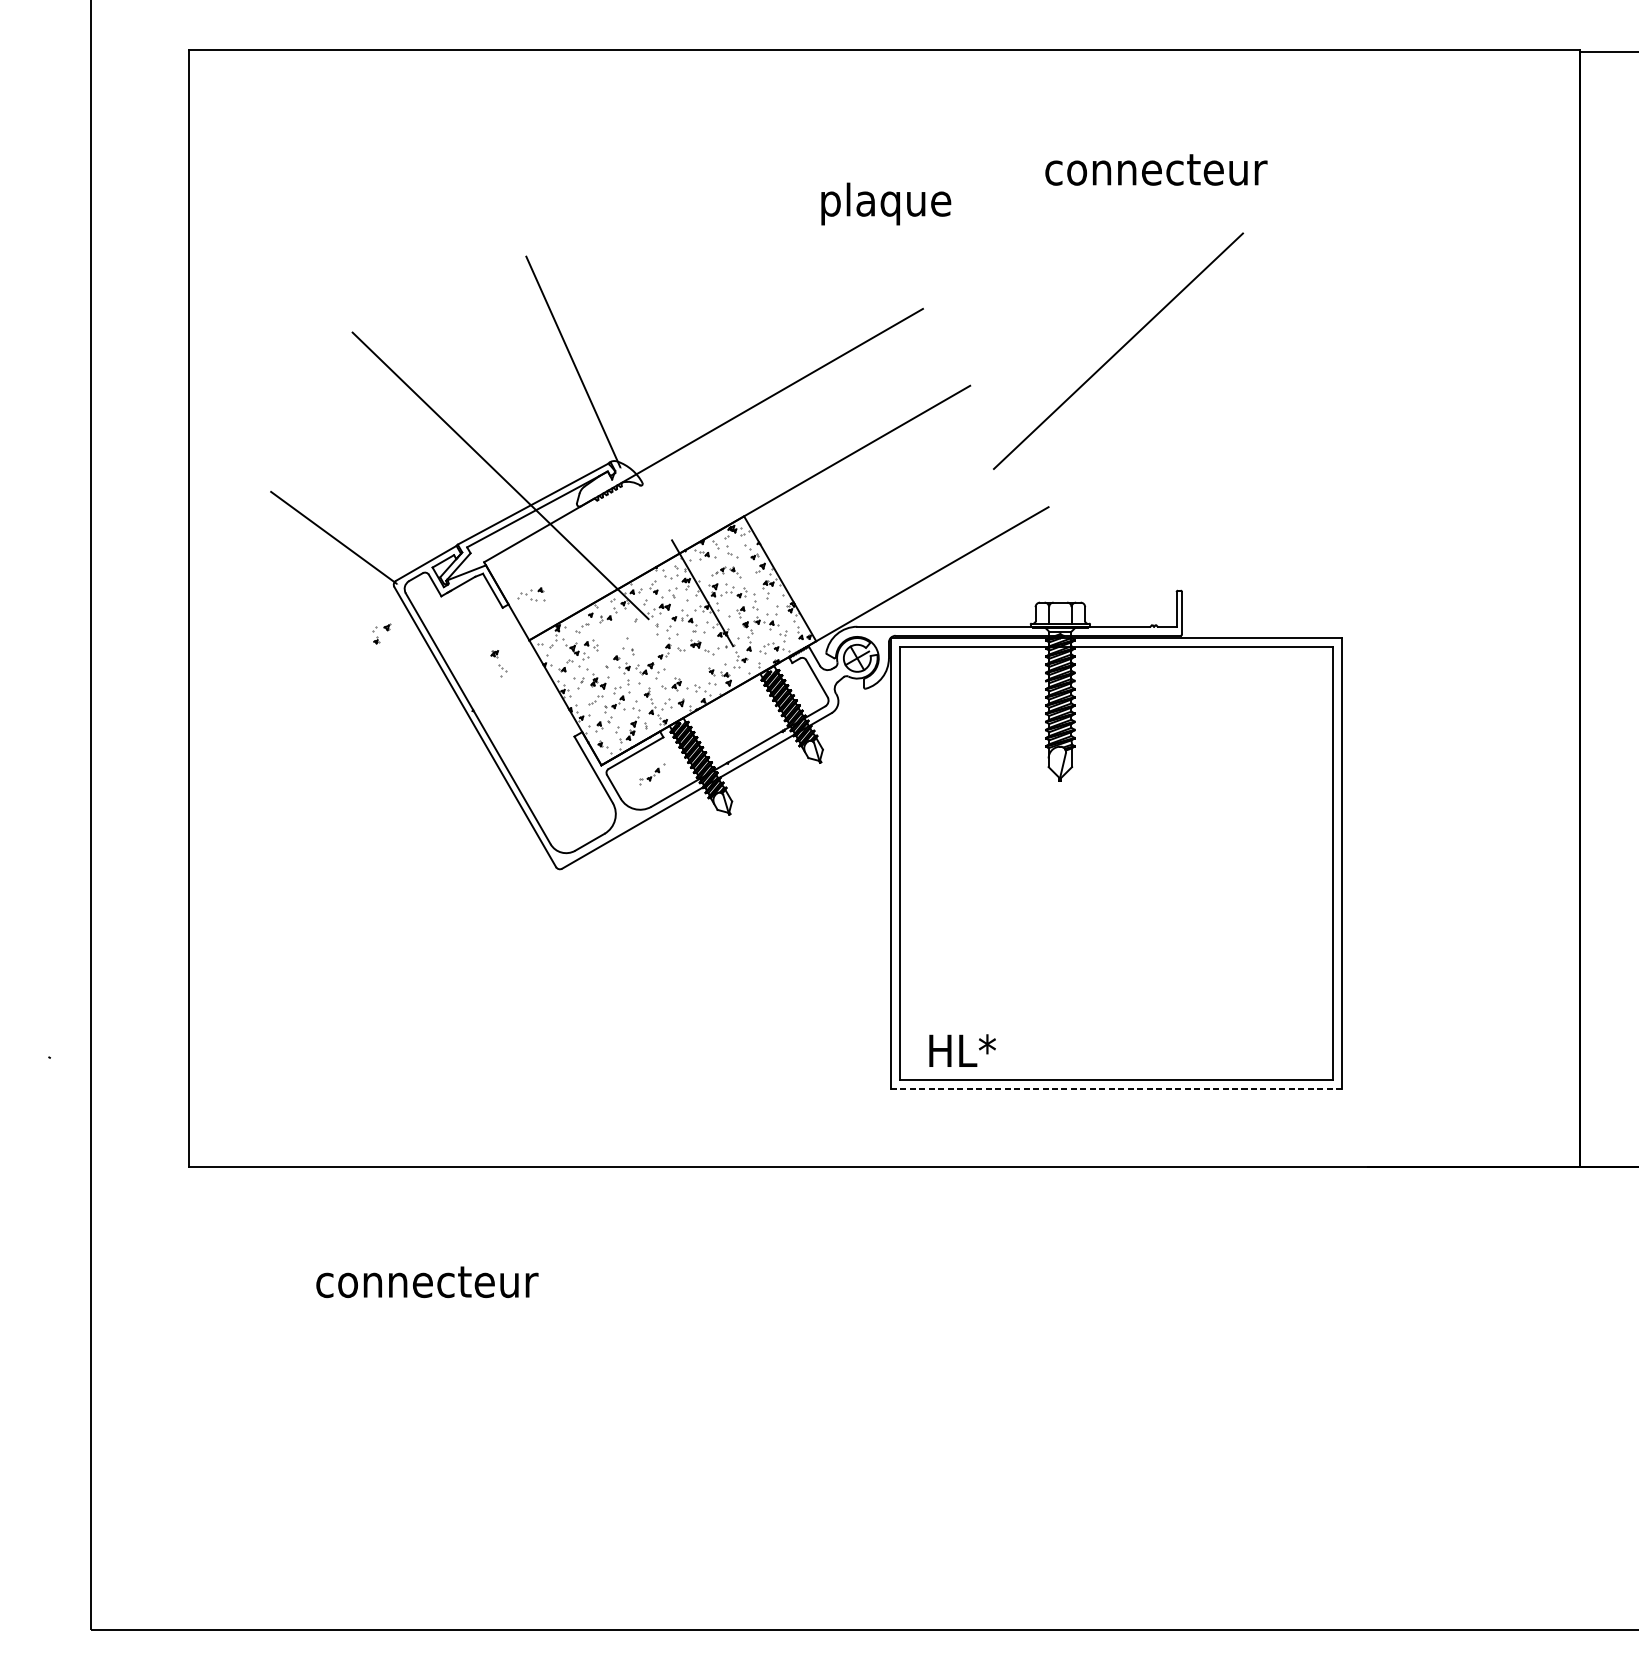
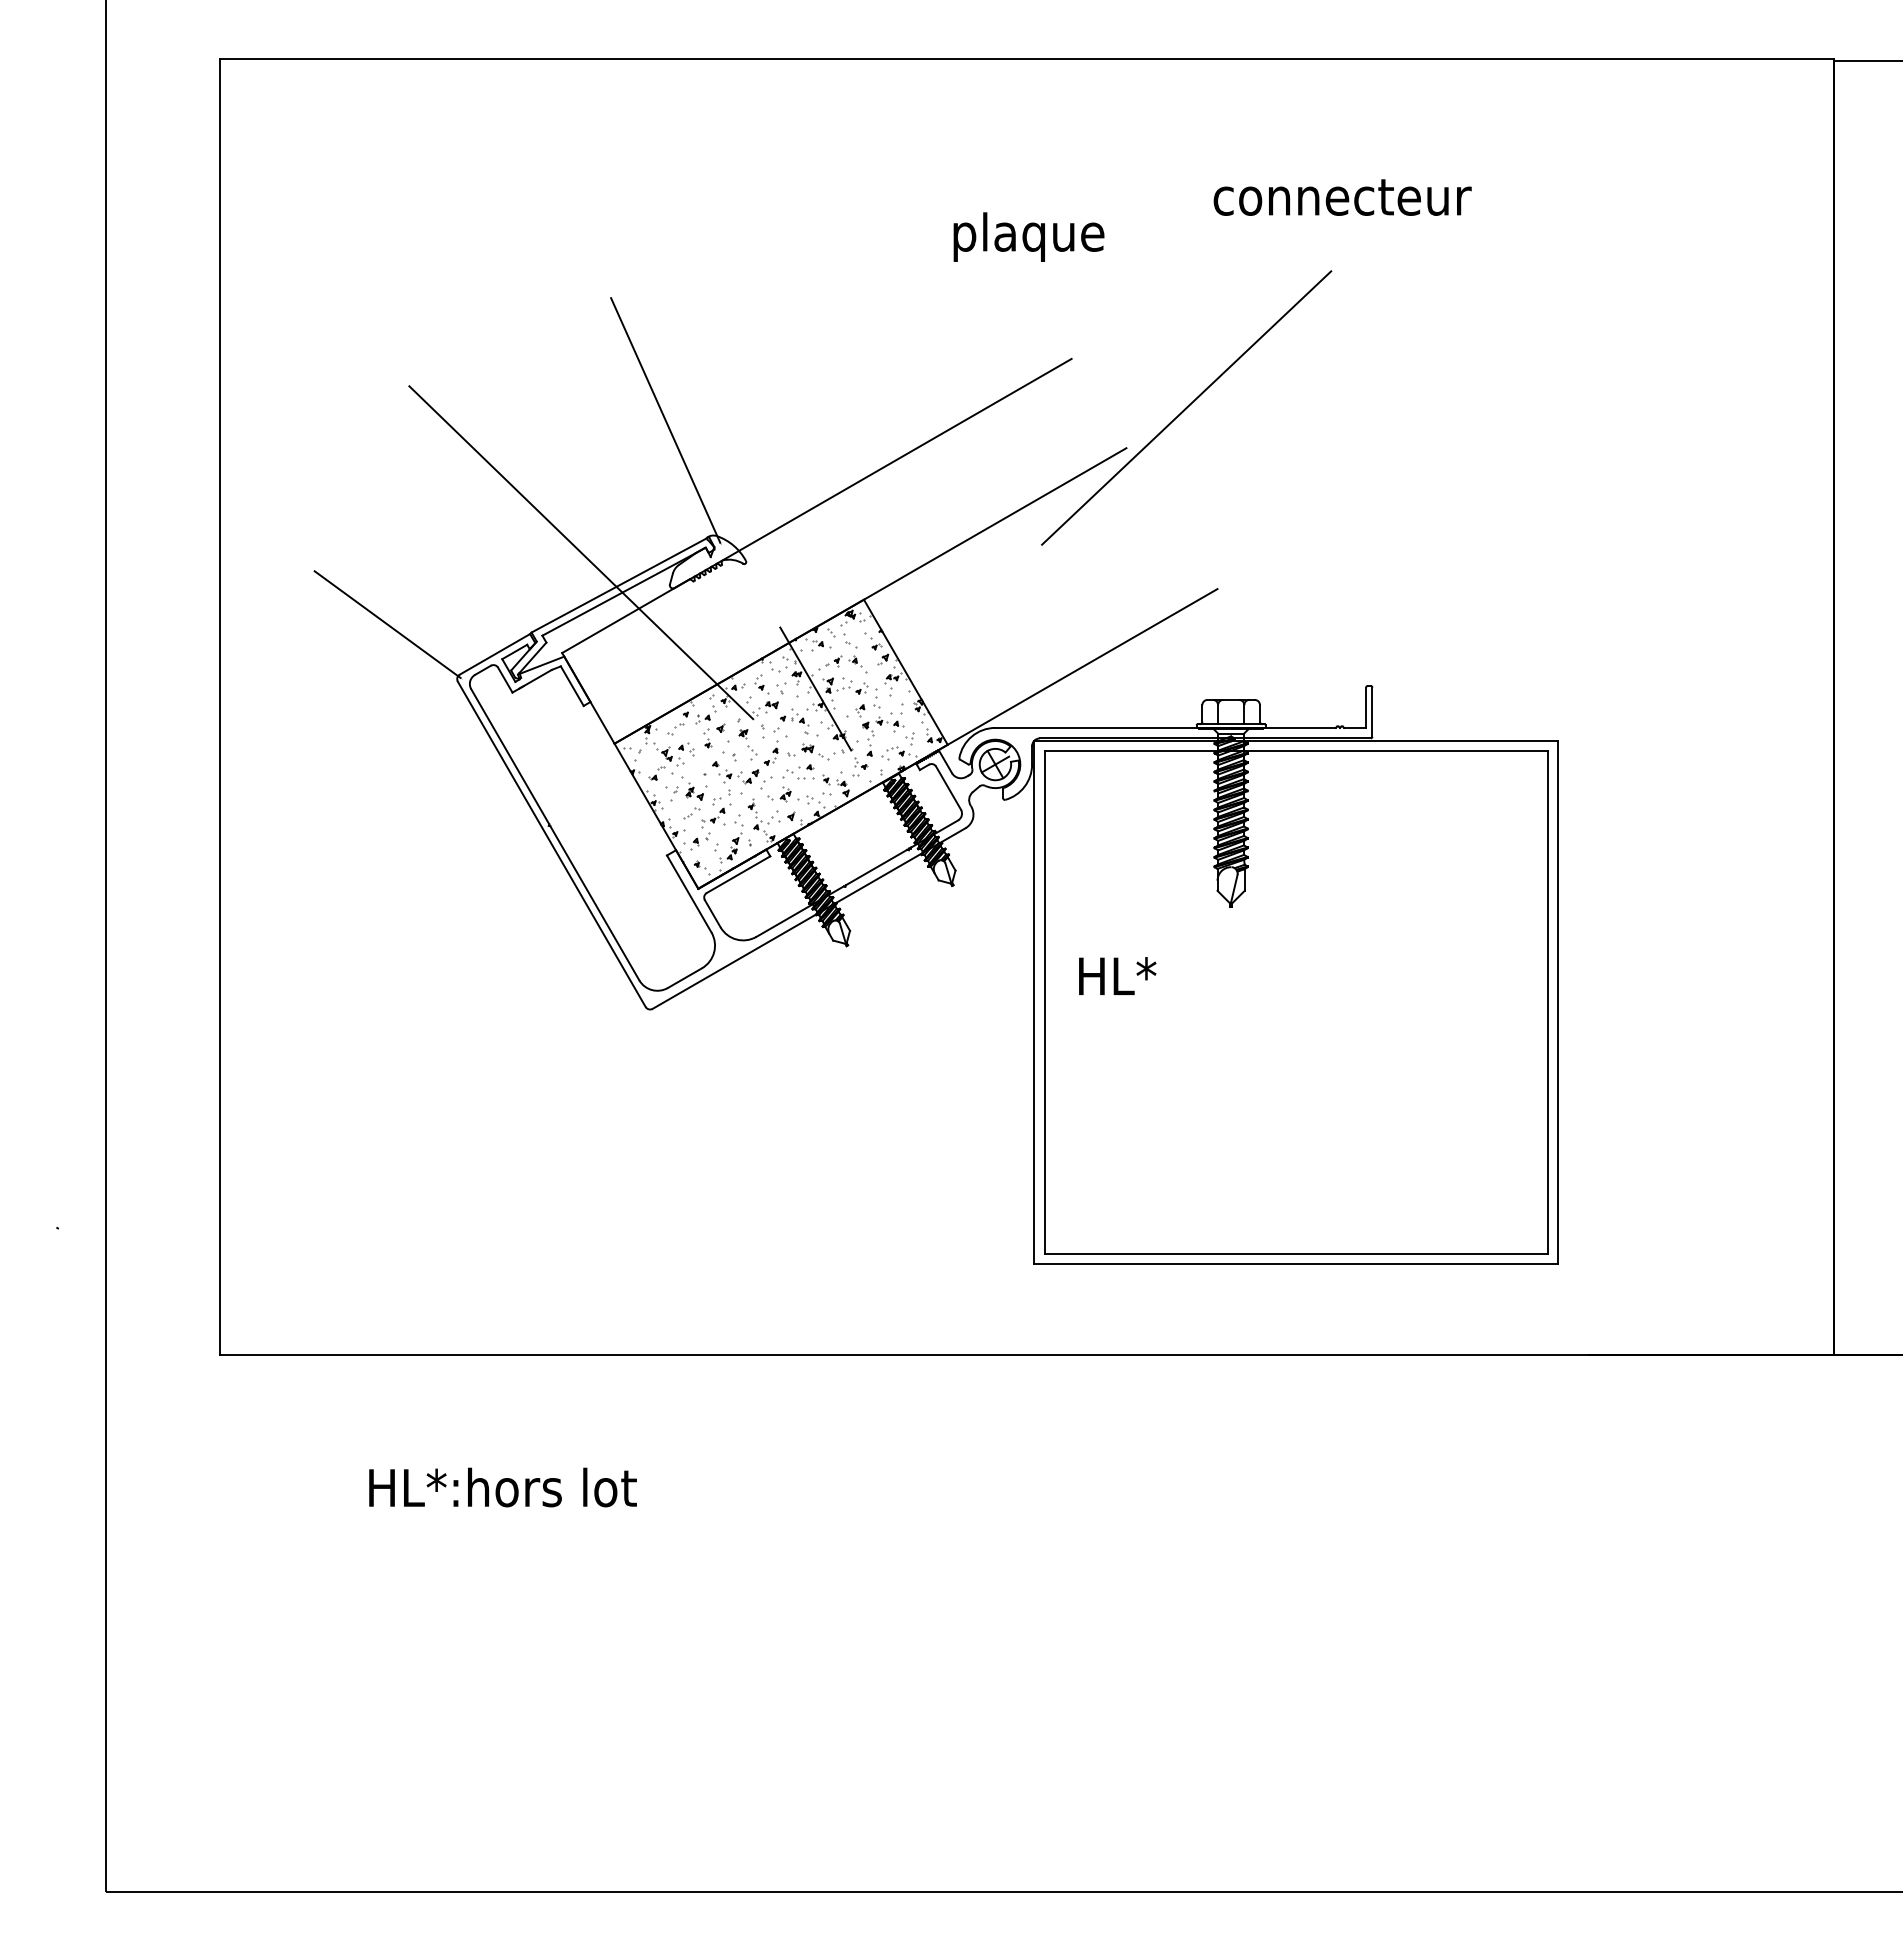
line: (1118, 350) -> (1186, 407), moved
part: (725, 572) -> (842, 664), size x1.43
part: (530, 593) -> (798, 771), moved
part: (383, 628) -> (716, 729), moved
part: (498, 663) -> (747, 744), moved
part: (652, 774) -> (757, 899), removed
text: (962, 1050) -> (1117, 975), moved
line: (1116, 1088) -> (1296, 1264), dashed -> solid
text: (431, 1280) -> (501, 1487), connecteur -> HL*:hors lot

